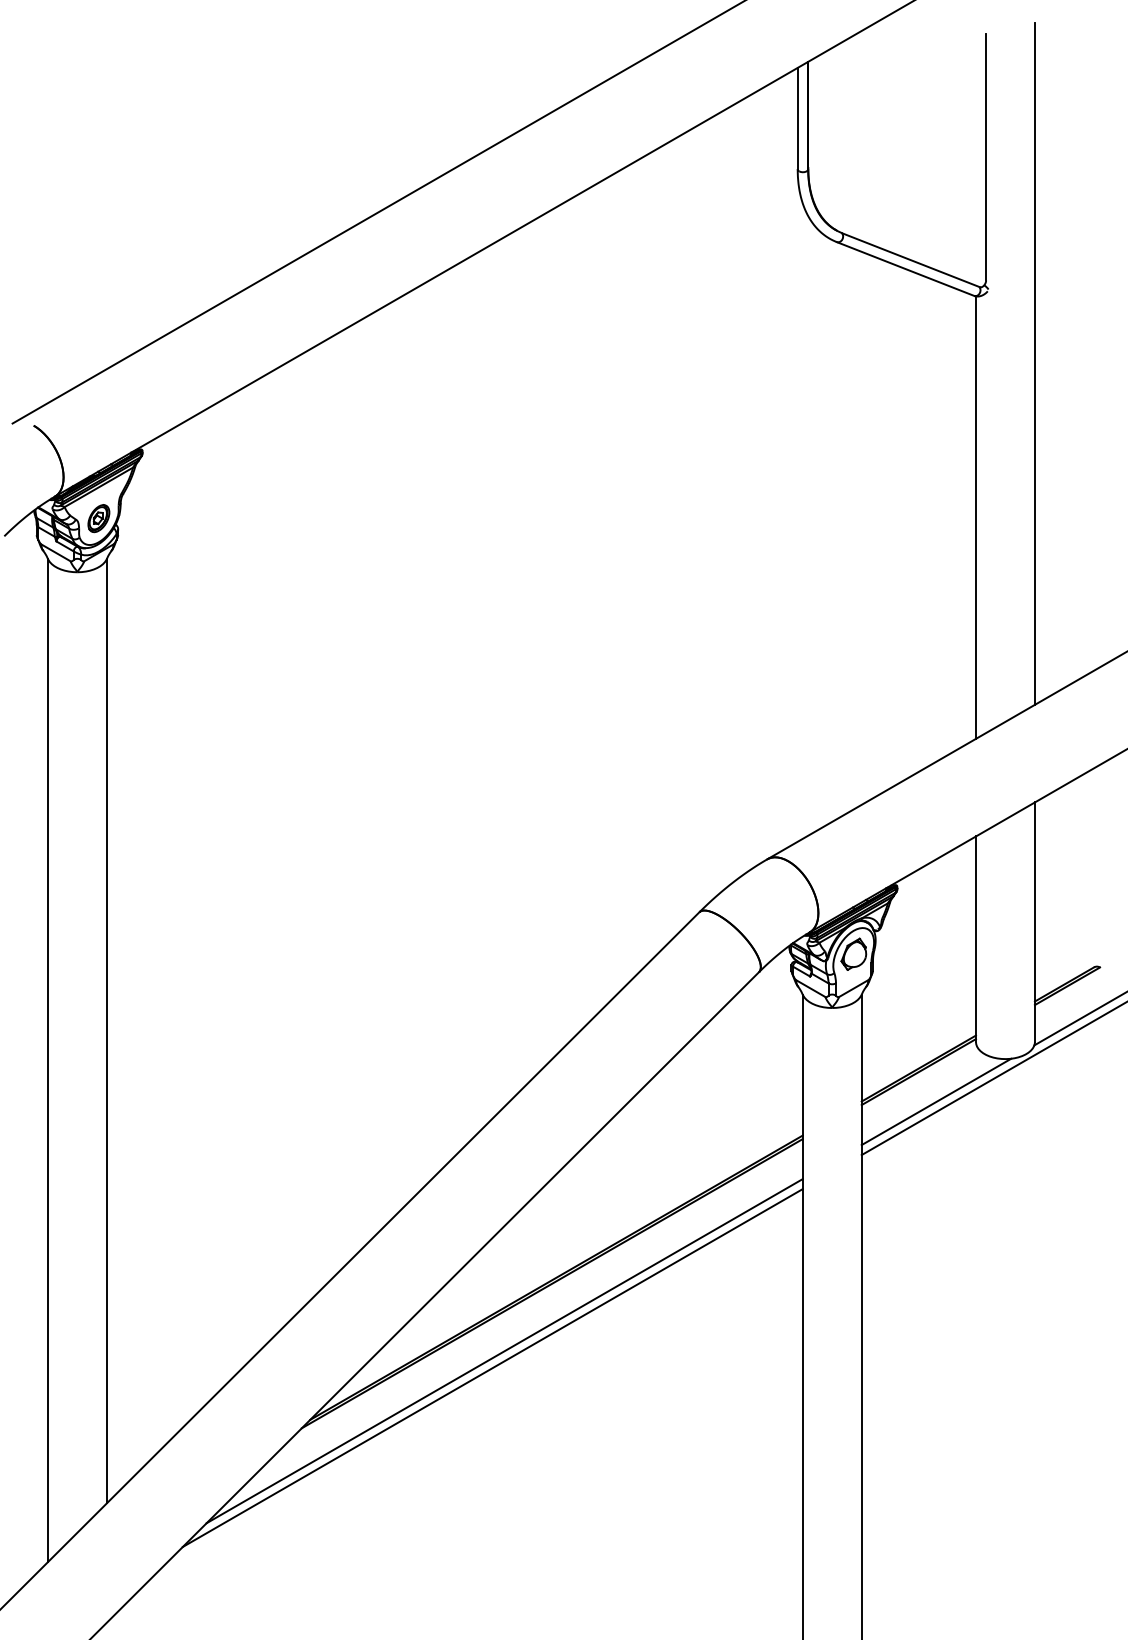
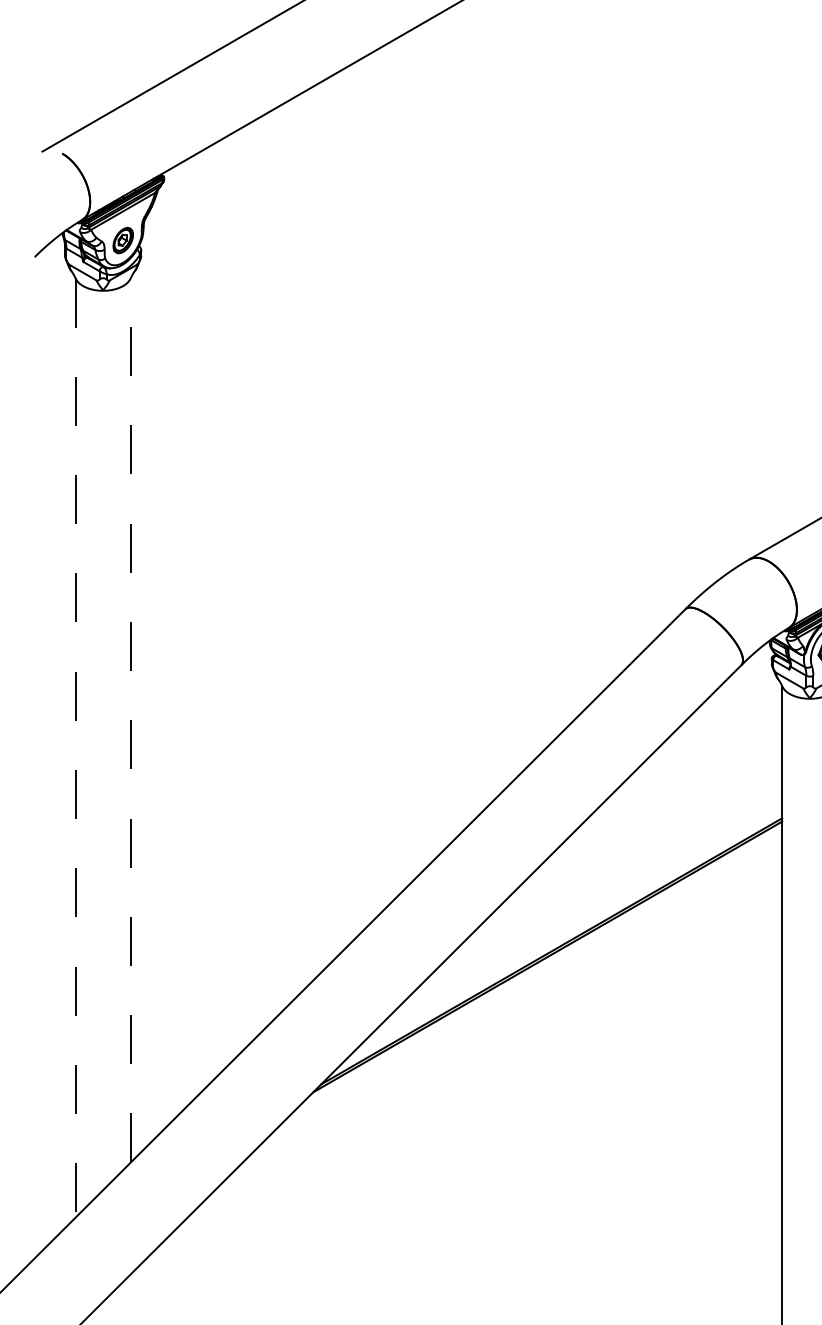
line: (106, 1030) -> (130, 719), solid -> dashed
line: (47, 1060) -> (75, 747), solid -> dashed
line: (504, 1351) -> (503, 1020), removed
line: (492, 1367) -> (491, 1035), removed

